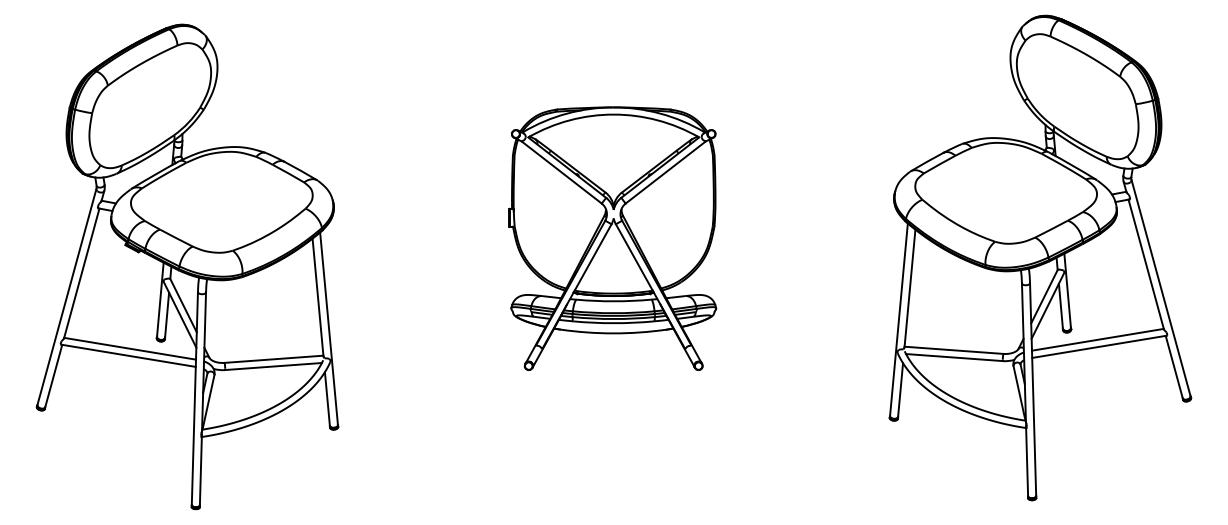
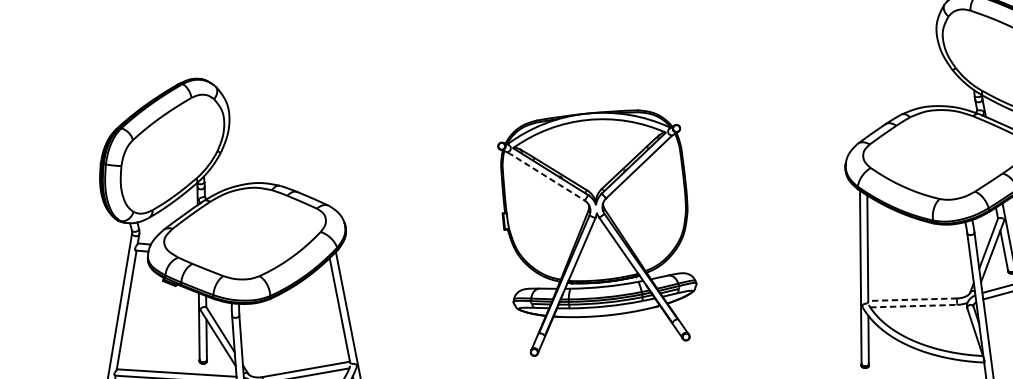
line: (561, 172) -> (546, 176), solid -> dashed
line: (954, 350) -> (913, 299), solid -> dashed
line: (954, 357) -> (913, 306), solid -> dashed

